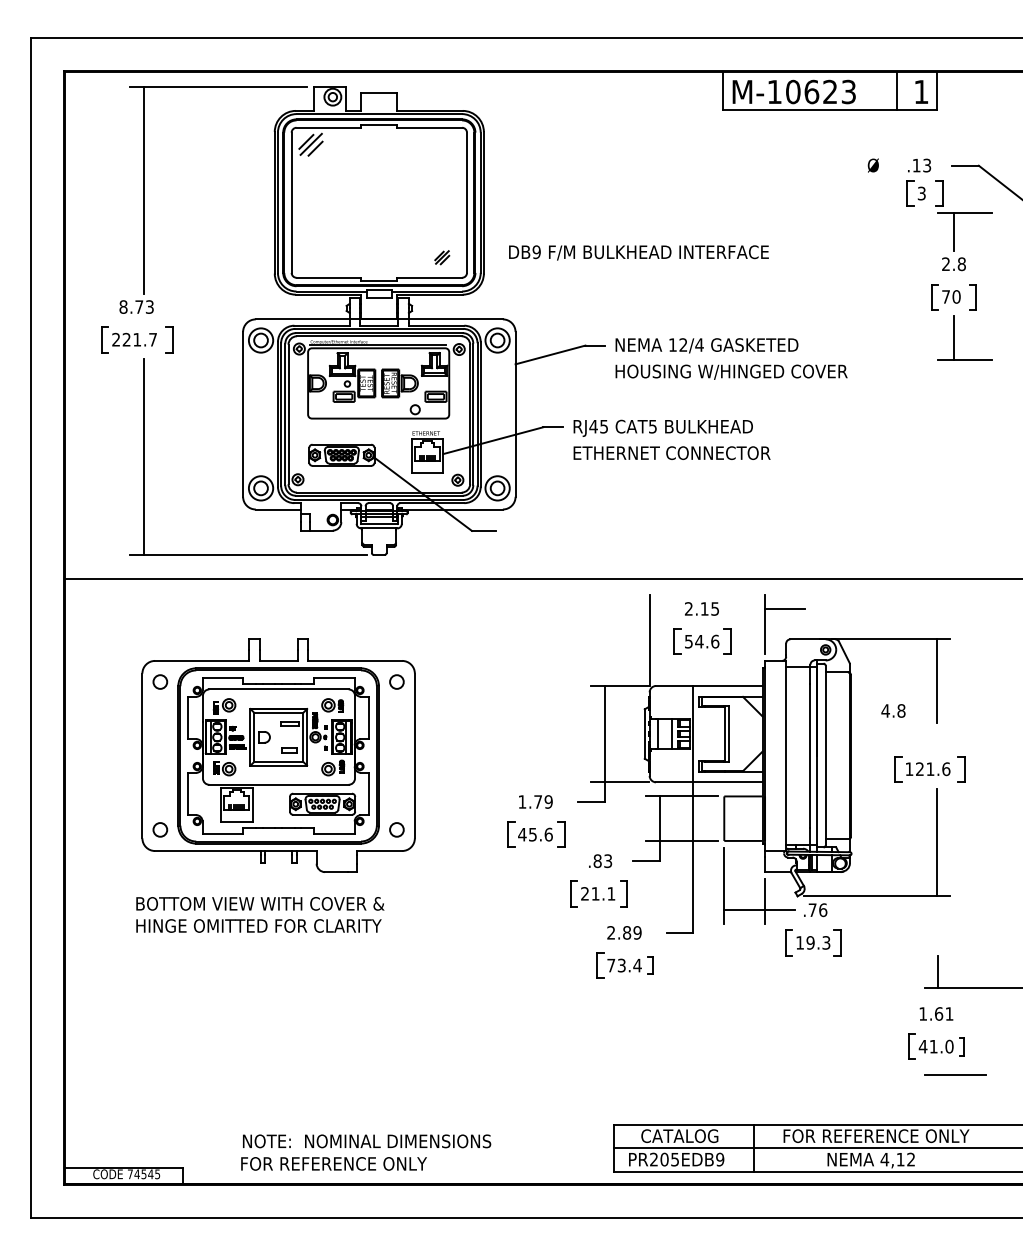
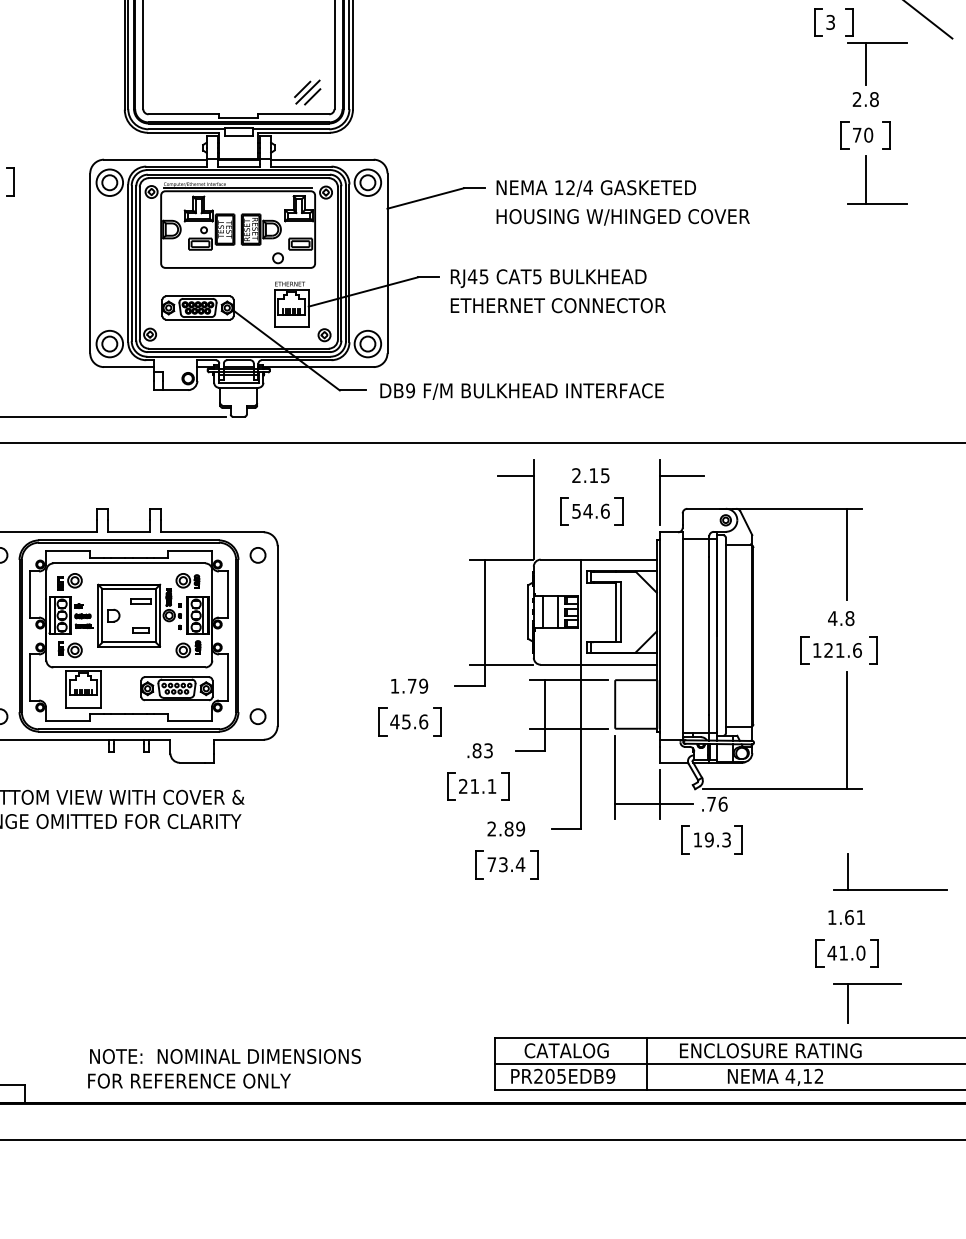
text: (638, 252) -> (521, 391), moved
part: (441, 257) -> (306, 92), size x1.67
line: (632, 609) -> (515, 476), added
text: (893, 710) -> (841, 618), moved
part: (650, 965) -> (534, 864), size x1.43
part: (961, 1046) -> (874, 952), size x1.43
line: (938, 1092) -> (848, 1003), added
text: (877, 1136) -> (782, 1051), FOR REFERENCE ONLY -> ENCLOSURE RATING

